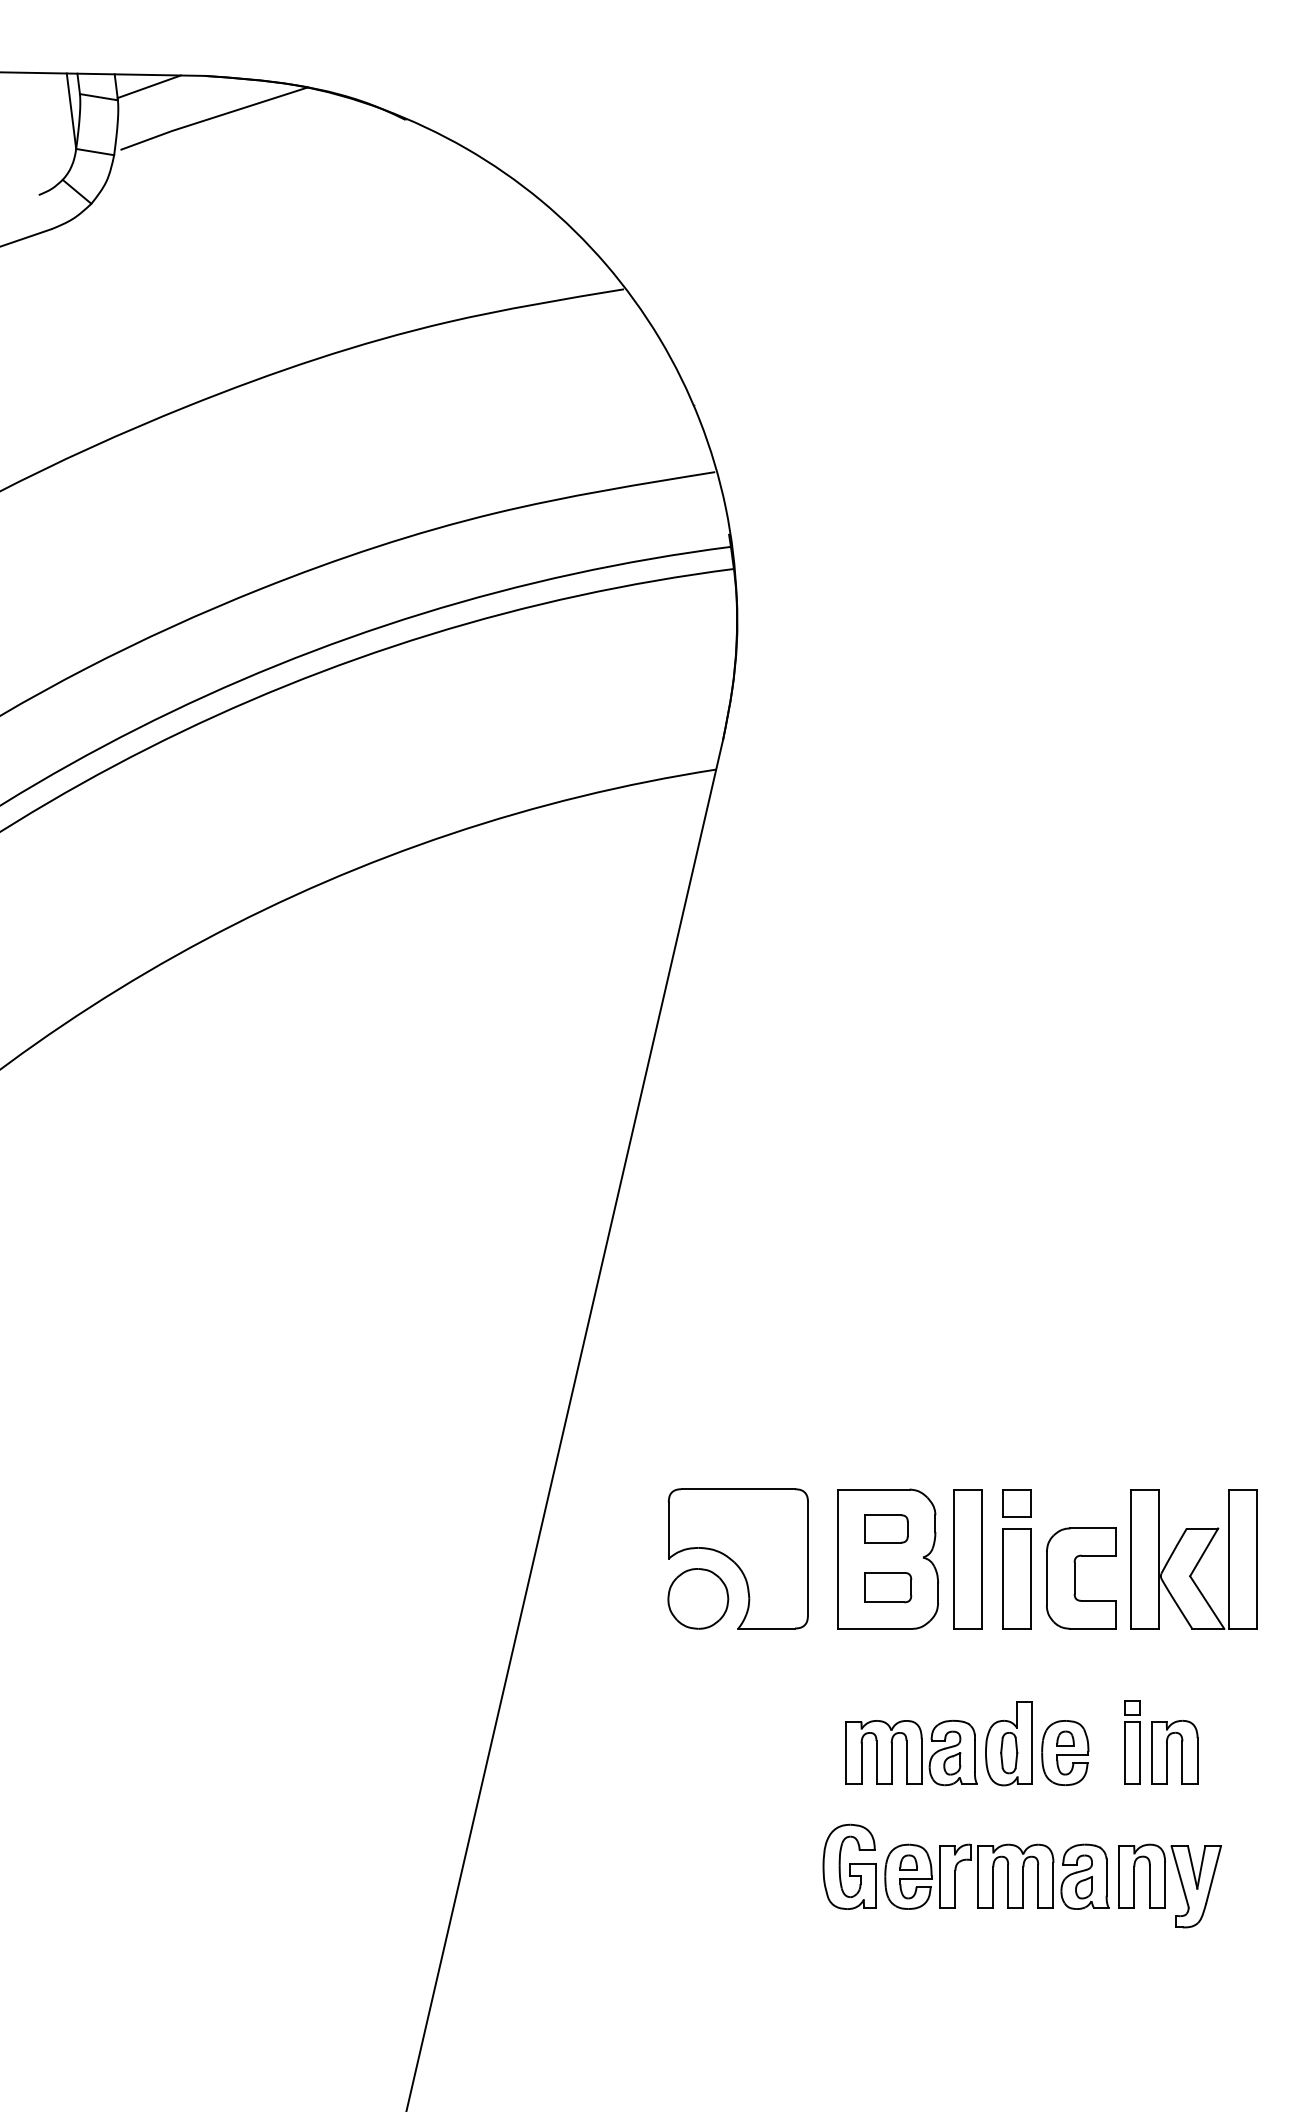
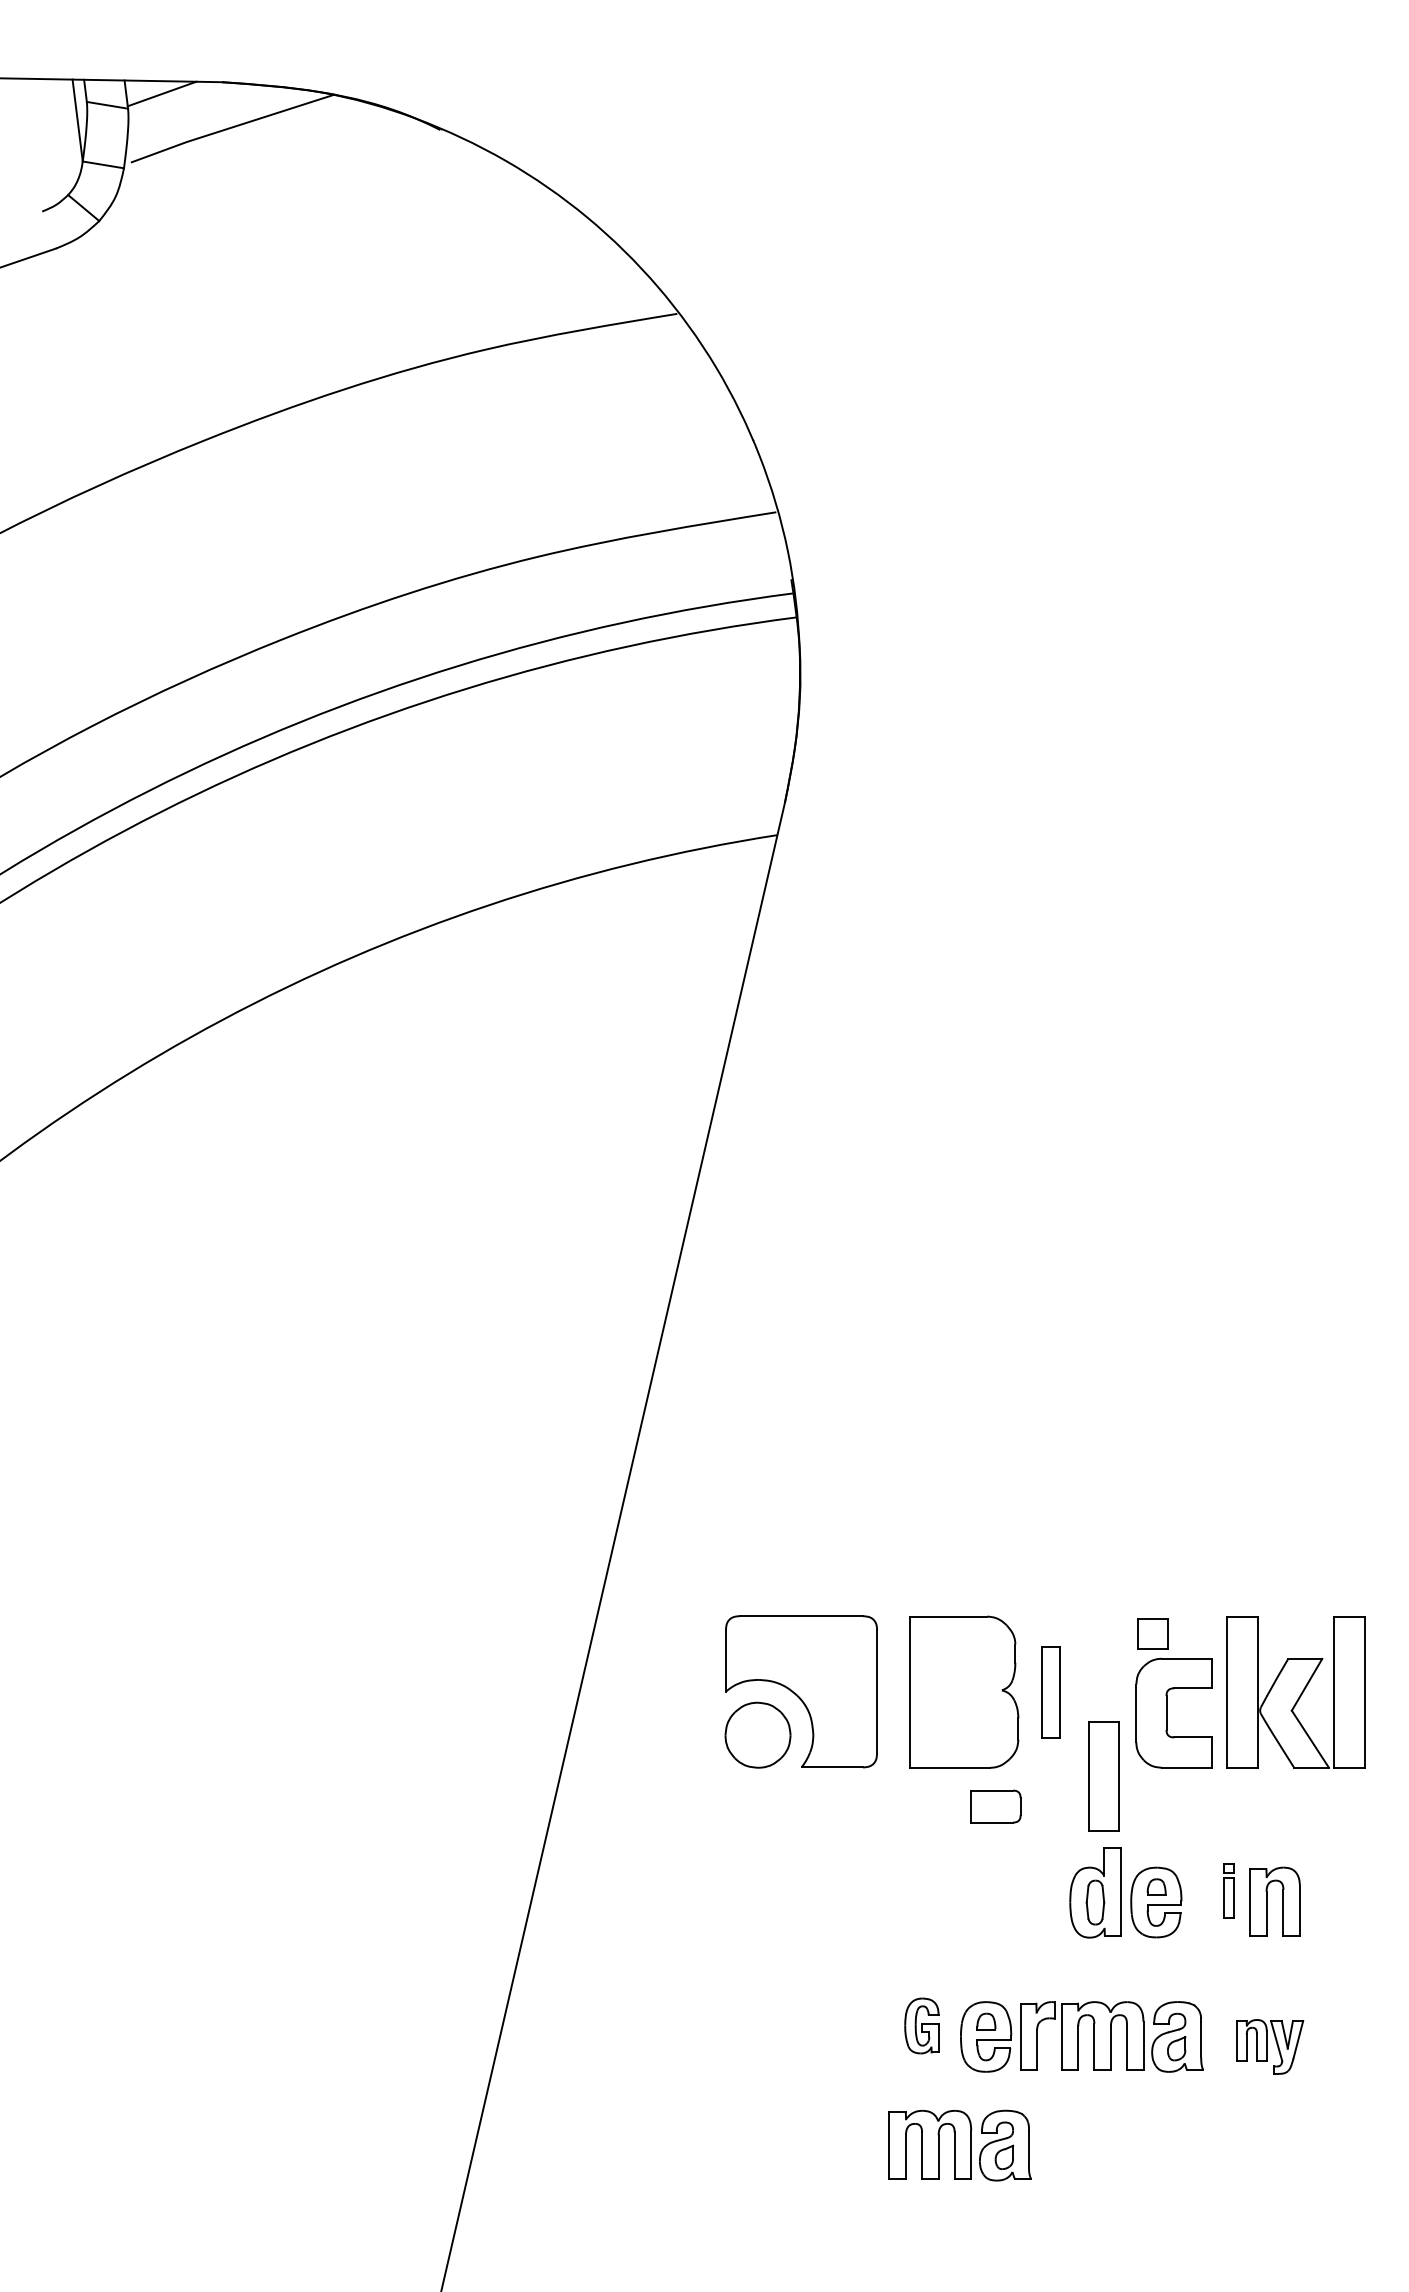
part: (1016, 1503) -> (1152, 1633), moved
part: (886, 1528) -> (962, 1658), removed
part: (967, 1559) -> (1050, 1692), size x0.6
part: (1016, 1578) -> (1103, 1776), moved
part: (888, 1587) -> (995, 1806), moved
part: (1132, 1742) -> (1229, 1891), size x0.6
part: (911, 1752) -> (960, 2145), moved
part: (849, 1866) -> (922, 2025), size x0.6
part: (1169, 1885) -> (1269, 2046), size x0.6

